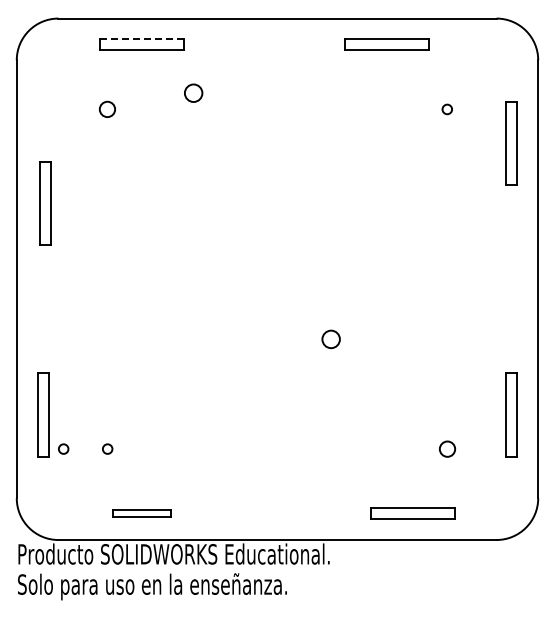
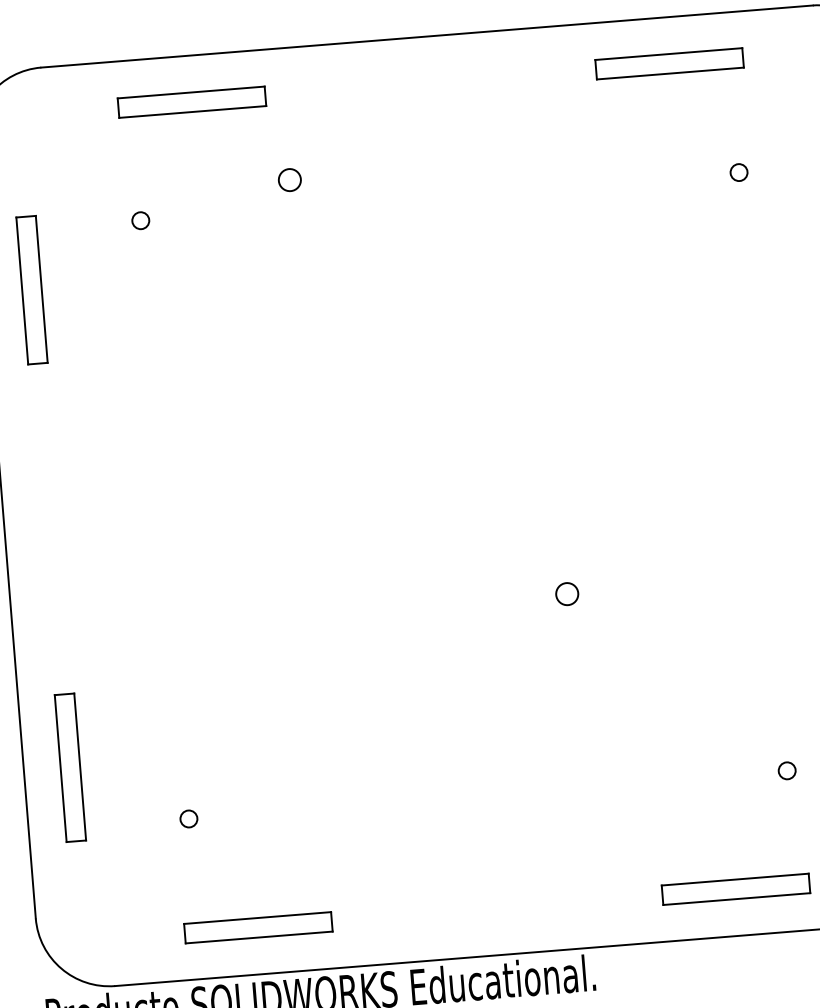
line: (141, 39) -> (190, 92), dashed -> solid
part: (386, 44) -> (668, 63), moved
circle: (193, 93) -> (289, 180), size x0.71
circle: (107, 109) -> (140, 220), size x0.62
part: (45, 203) -> (32, 289), moved
circle: (331, 339) -> (567, 594), size x0.71
circle: (63, 448) -> (111, 824), removed
circle: (446, 448) -> (785, 769), size x0.62
part: (141, 513) -> (257, 927), size x1.43

